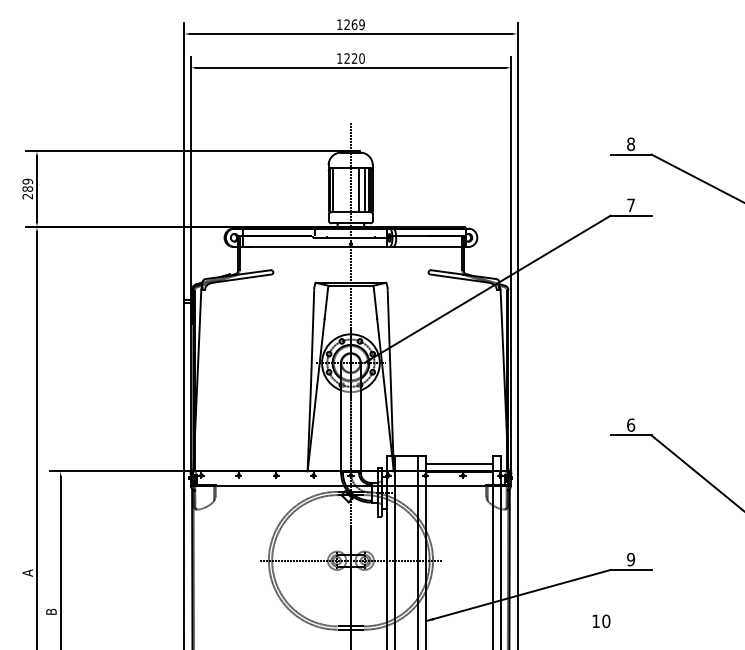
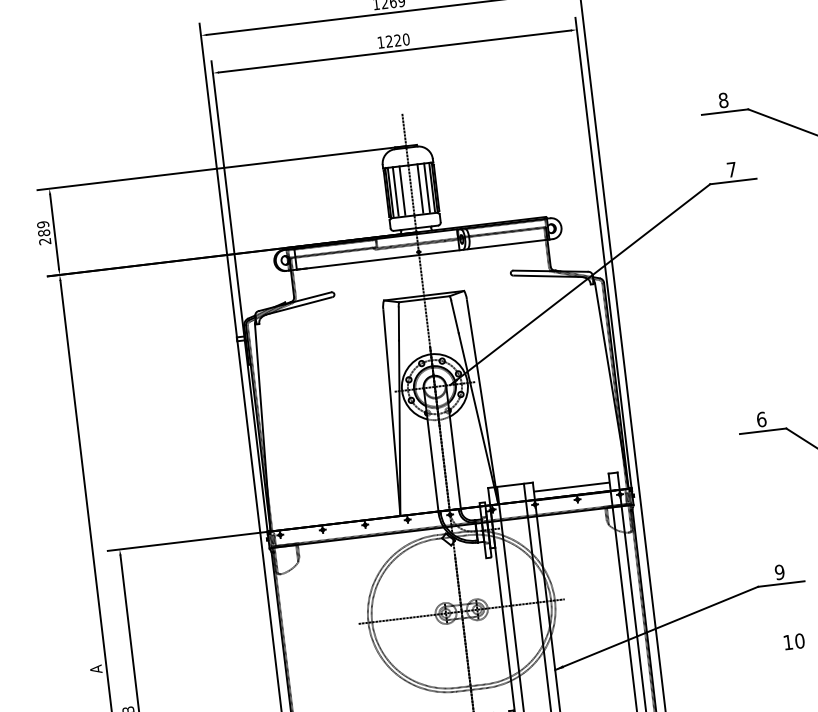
line: (337, 189) -> (396, 191), added
line: (343, 189) -> (402, 190), added
text: (601, 621) -> (794, 641), moved

